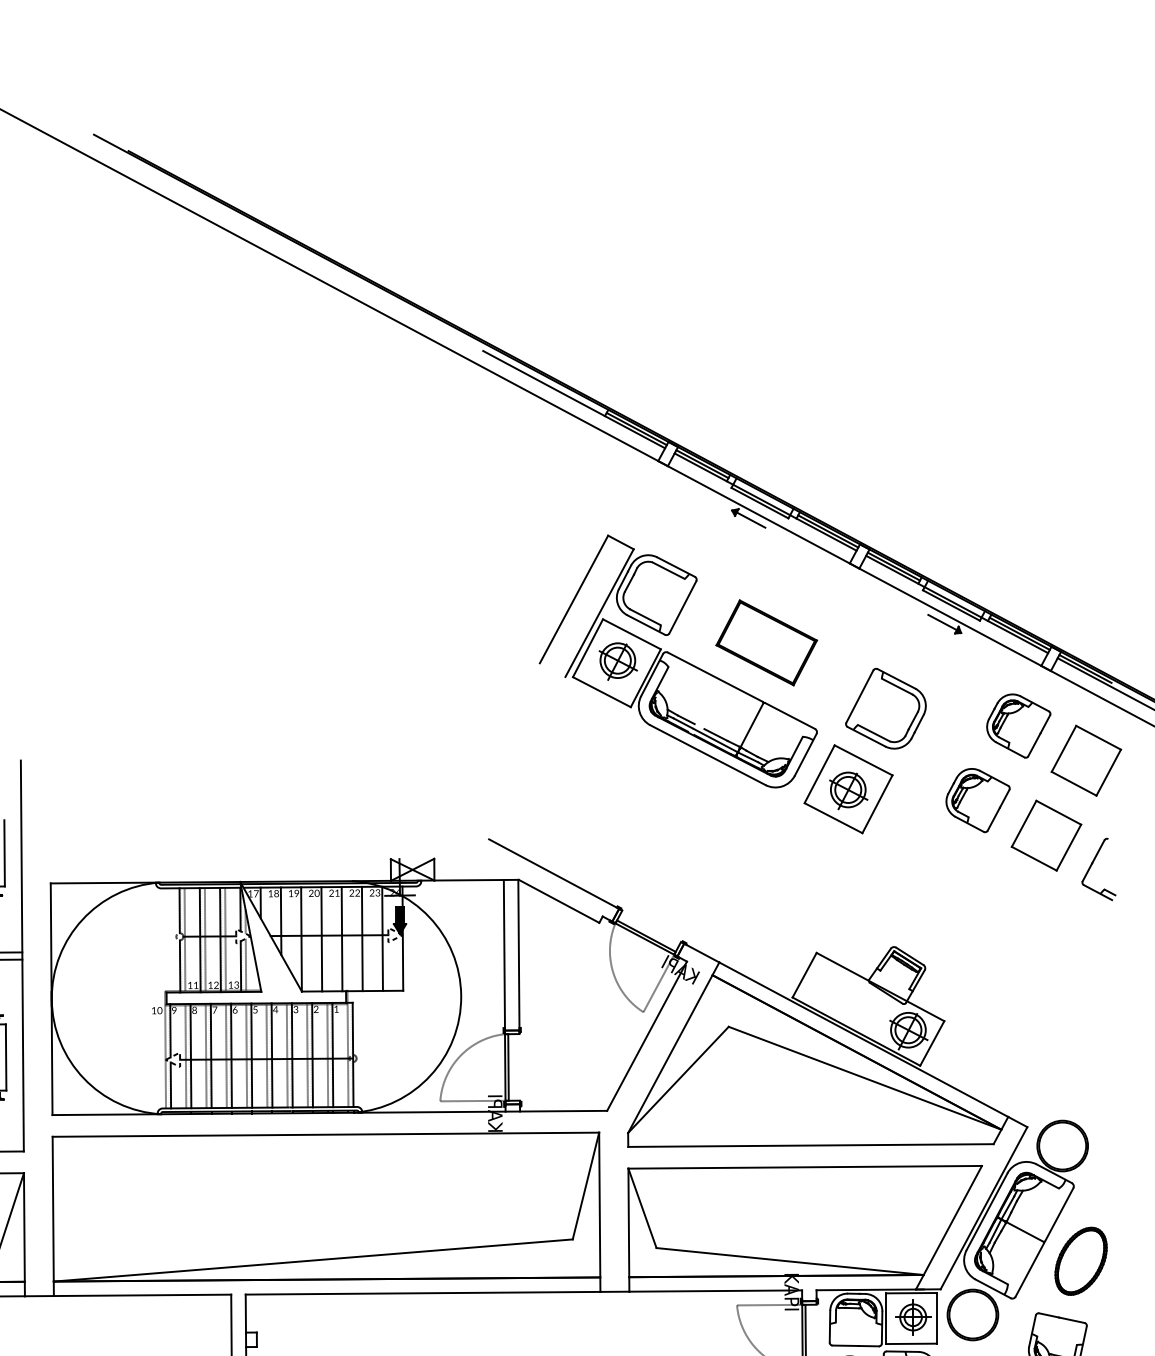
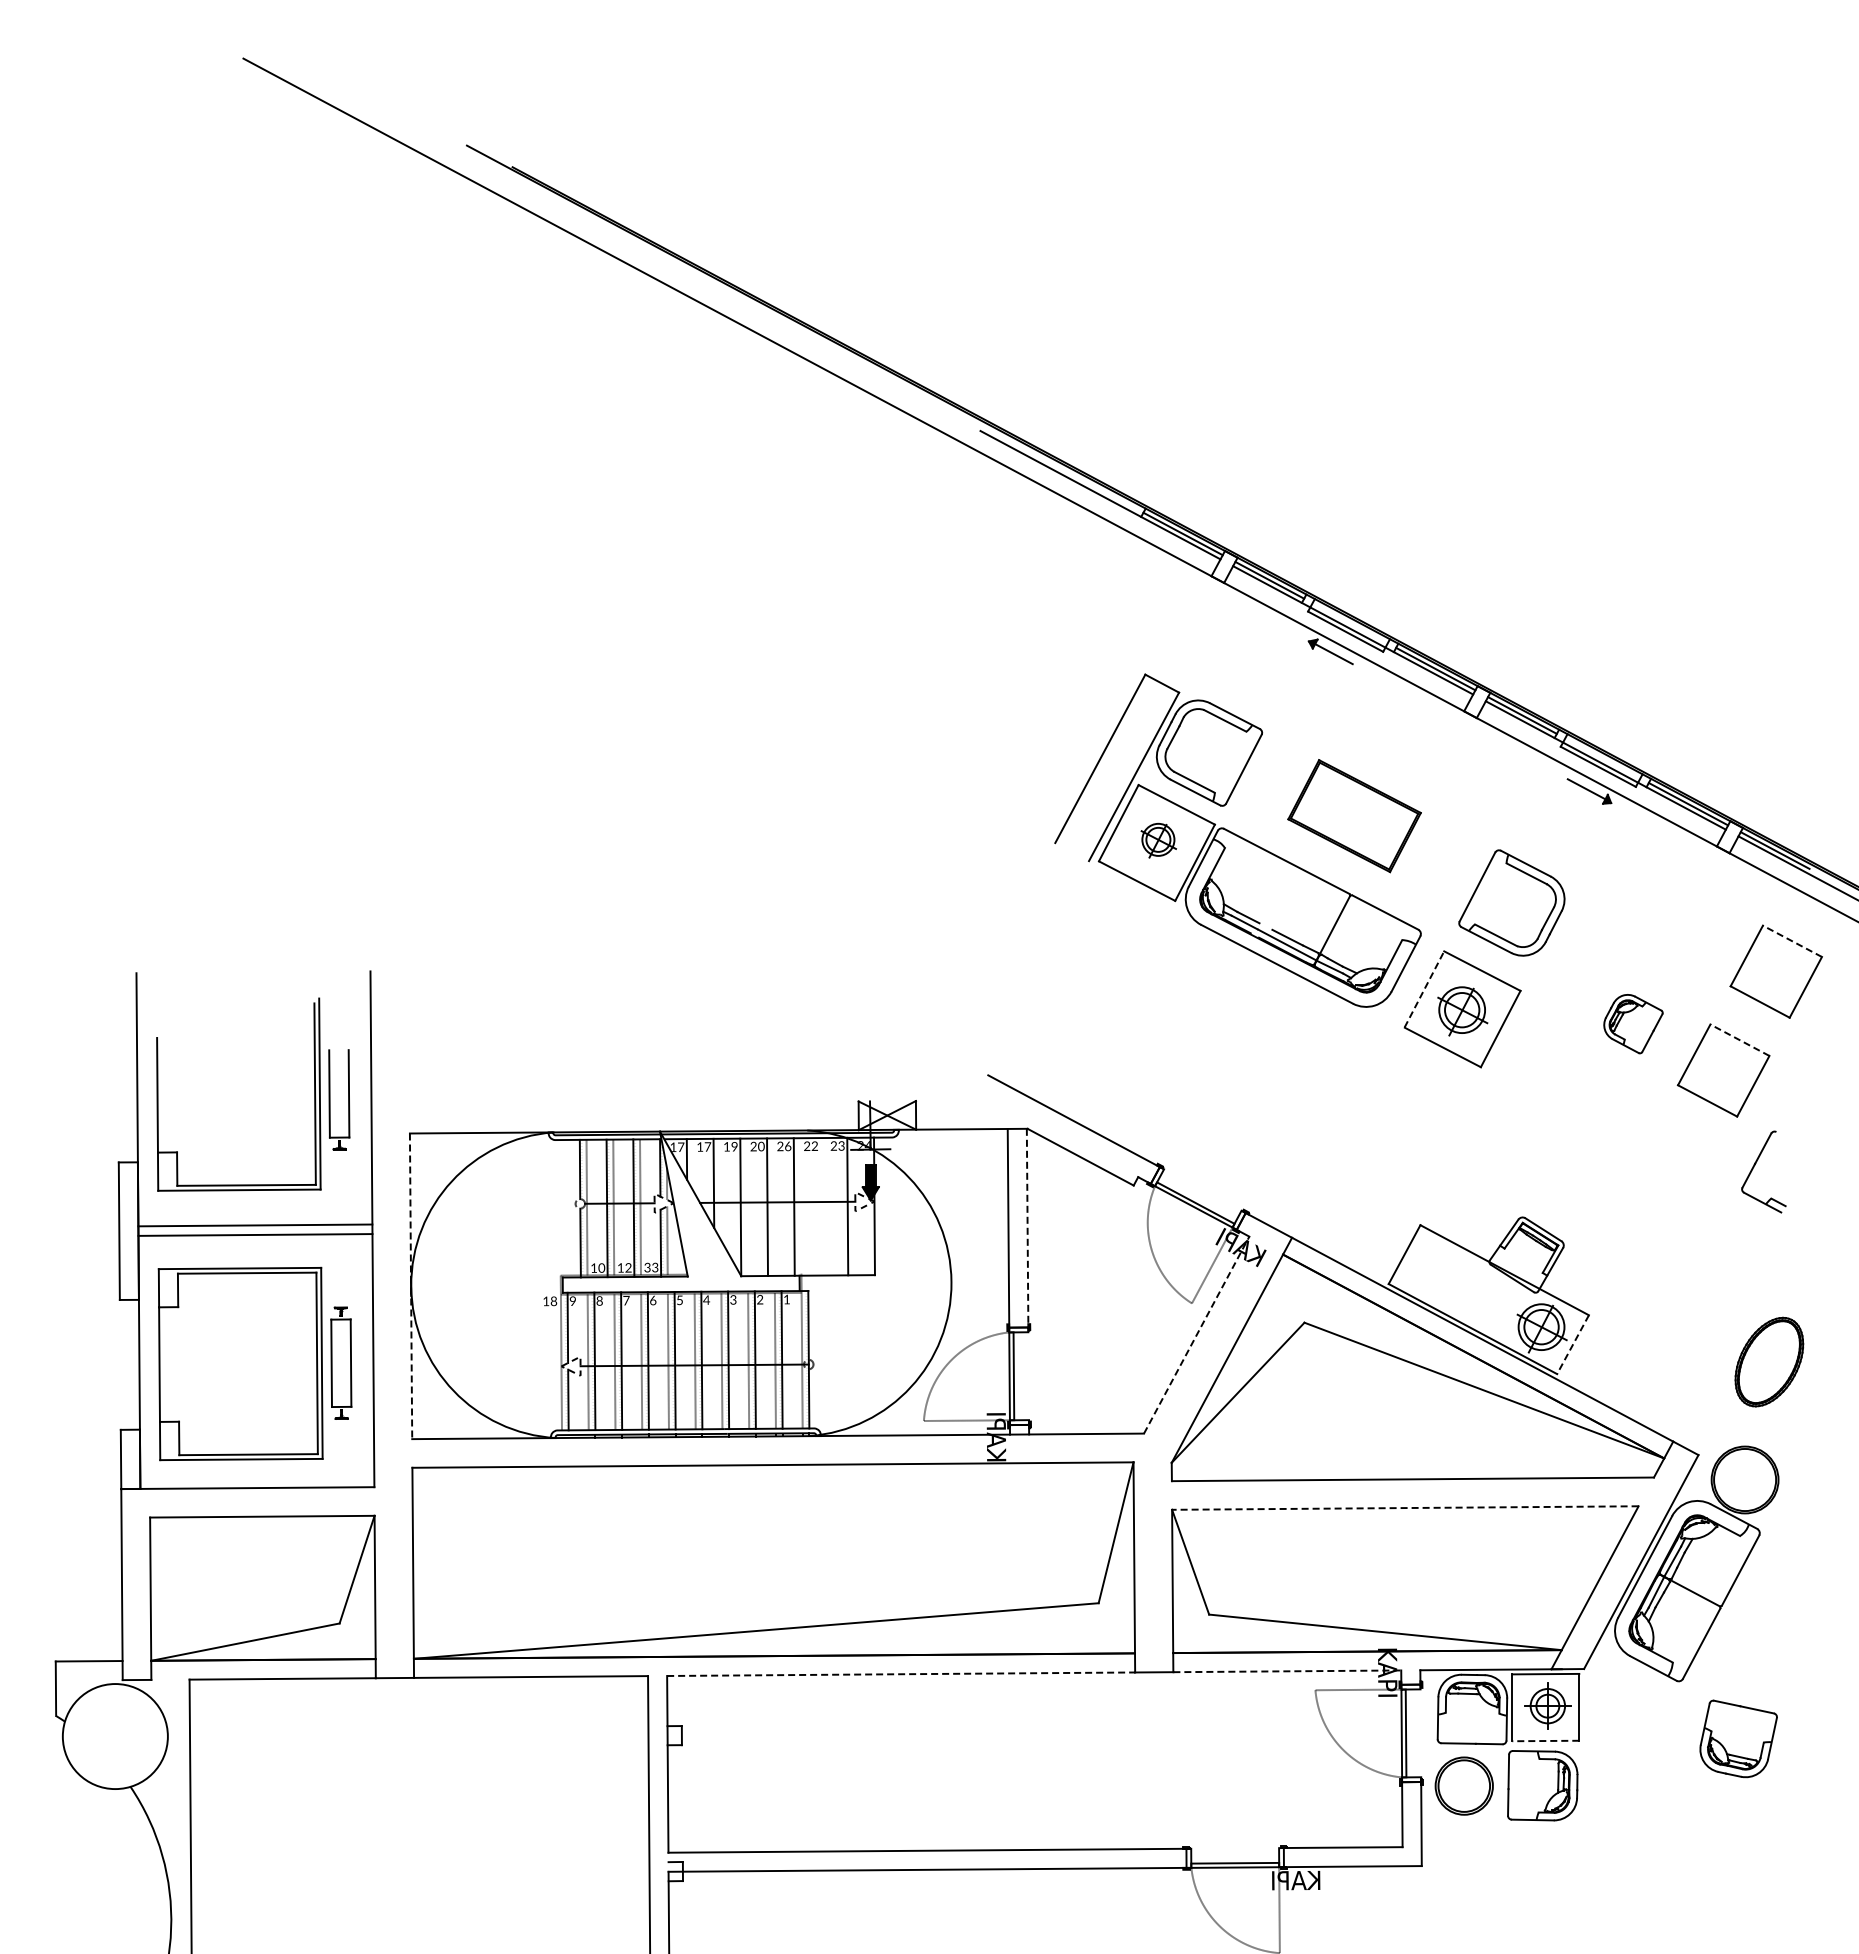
part: (618, 661) -> (1158, 840), size x0.7
part: (1018, 725) -> (1686, 925), removed
line: (1098, 737) -> (1792, 941), solid -> dashed
line: (819, 774) -> (1424, 989), solid -> dashed
part: (978, 800) -> (1633, 1023), size x0.7
line: (1058, 812) -> (1739, 1040), solid -> dashed
part: (1091, 865) -> (1754, 1167), moved
text: (276, 893) -> (707, 1146), 18 -> 17
text: (337, 893) -> (788, 1146), 21 -> 26
line: (361, 938) -> (820, 1206), removed
line: (518, 955) -> (1027, 1228), solid -> dashed
text: (195, 984) -> (601, 1267), 11 -> 10
text: (230, 984) -> (647, 1267), 13 -> 33
line: (51, 999) -> (411, 1286), solid -> dashed
text: (159, 1010) -> (553, 1301), 10 -> 18
line: (646, 1036) -> (1196, 1335), solid -> dashed
line: (931, 1044) -> (1572, 1345), solid -> dashed
line: (804, 1167) -> (1404, 1508), solid -> dashed
part: (1081, 1260) -> (1769, 1361), moved
line: (715, 1291) -> (1287, 1671), solid -> dashed
line: (423, 1293) -> (901, 1674), solid -> dashed
part: (972, 1314) -> (1626, 1702), removed
line: (911, 1344) -> (1545, 1741), solid -> dashed

